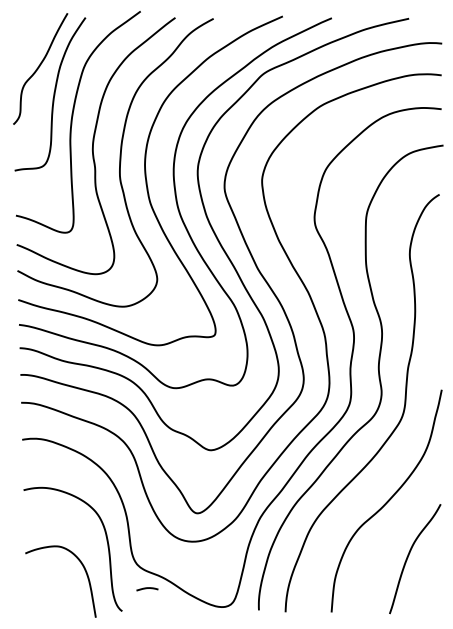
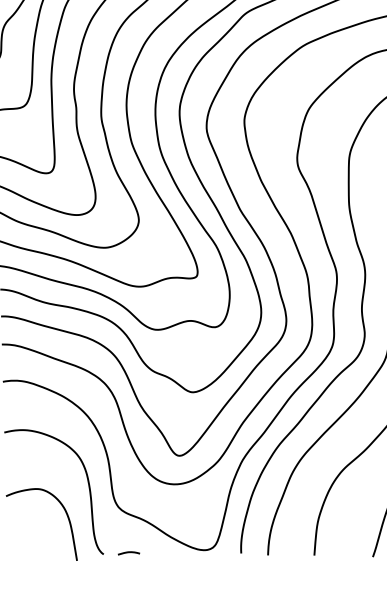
curve: (147, 588) -> (129, 552), moved

